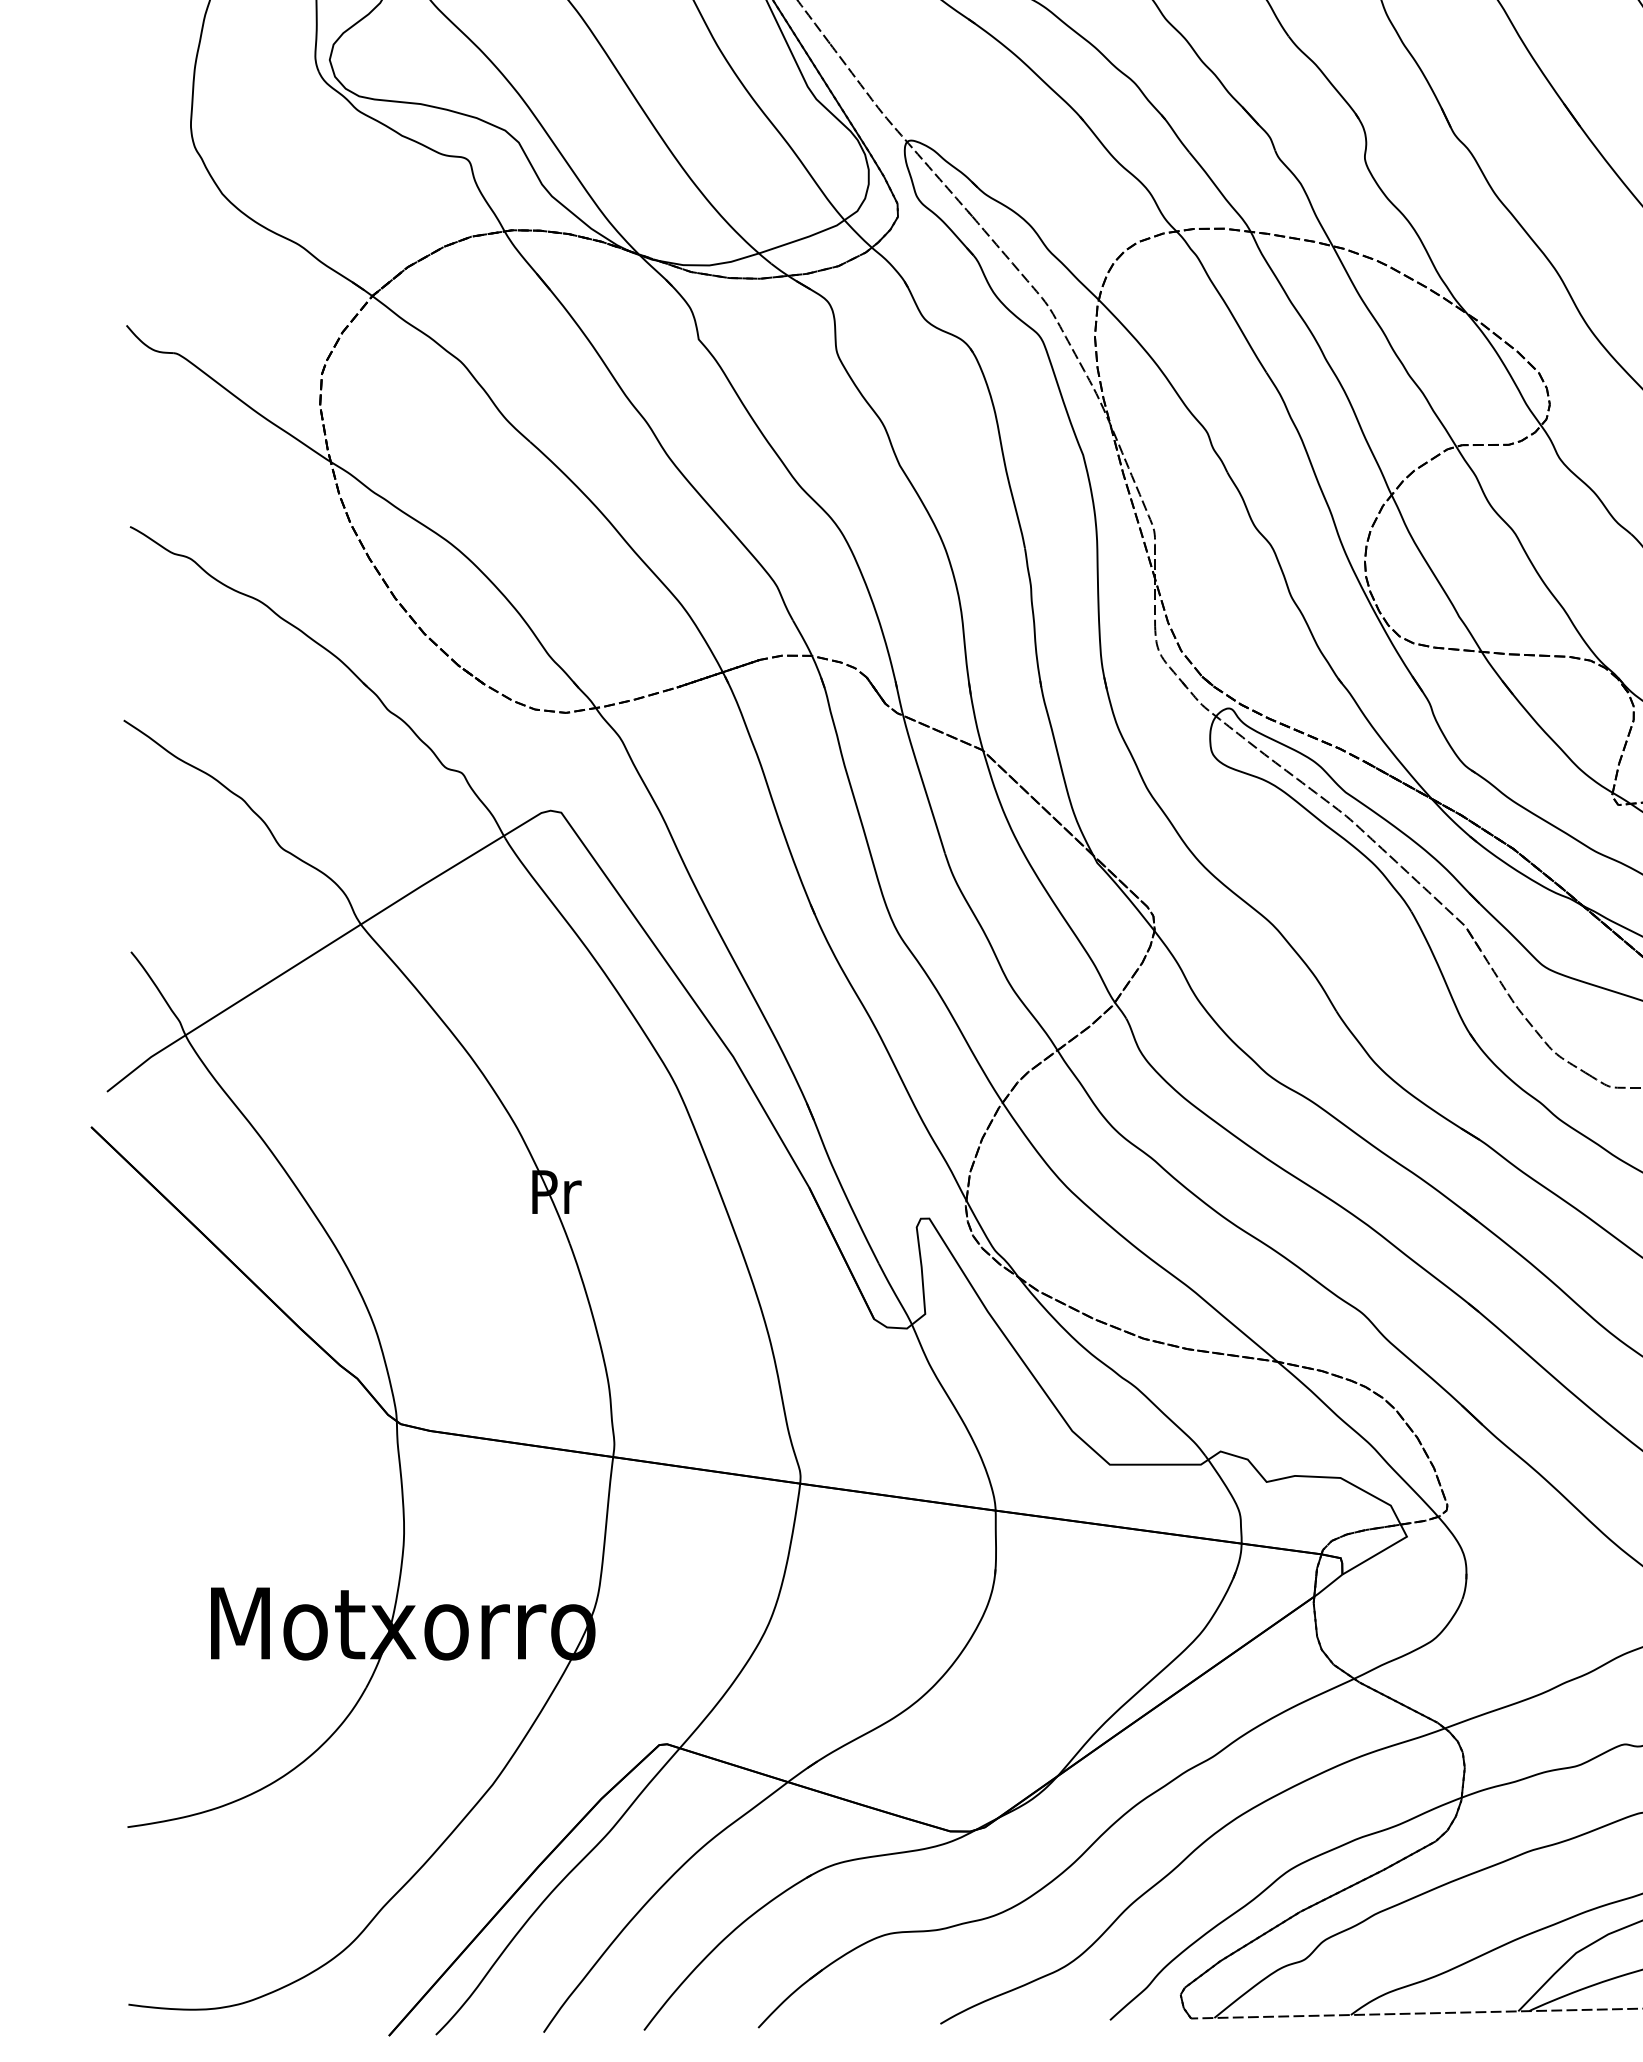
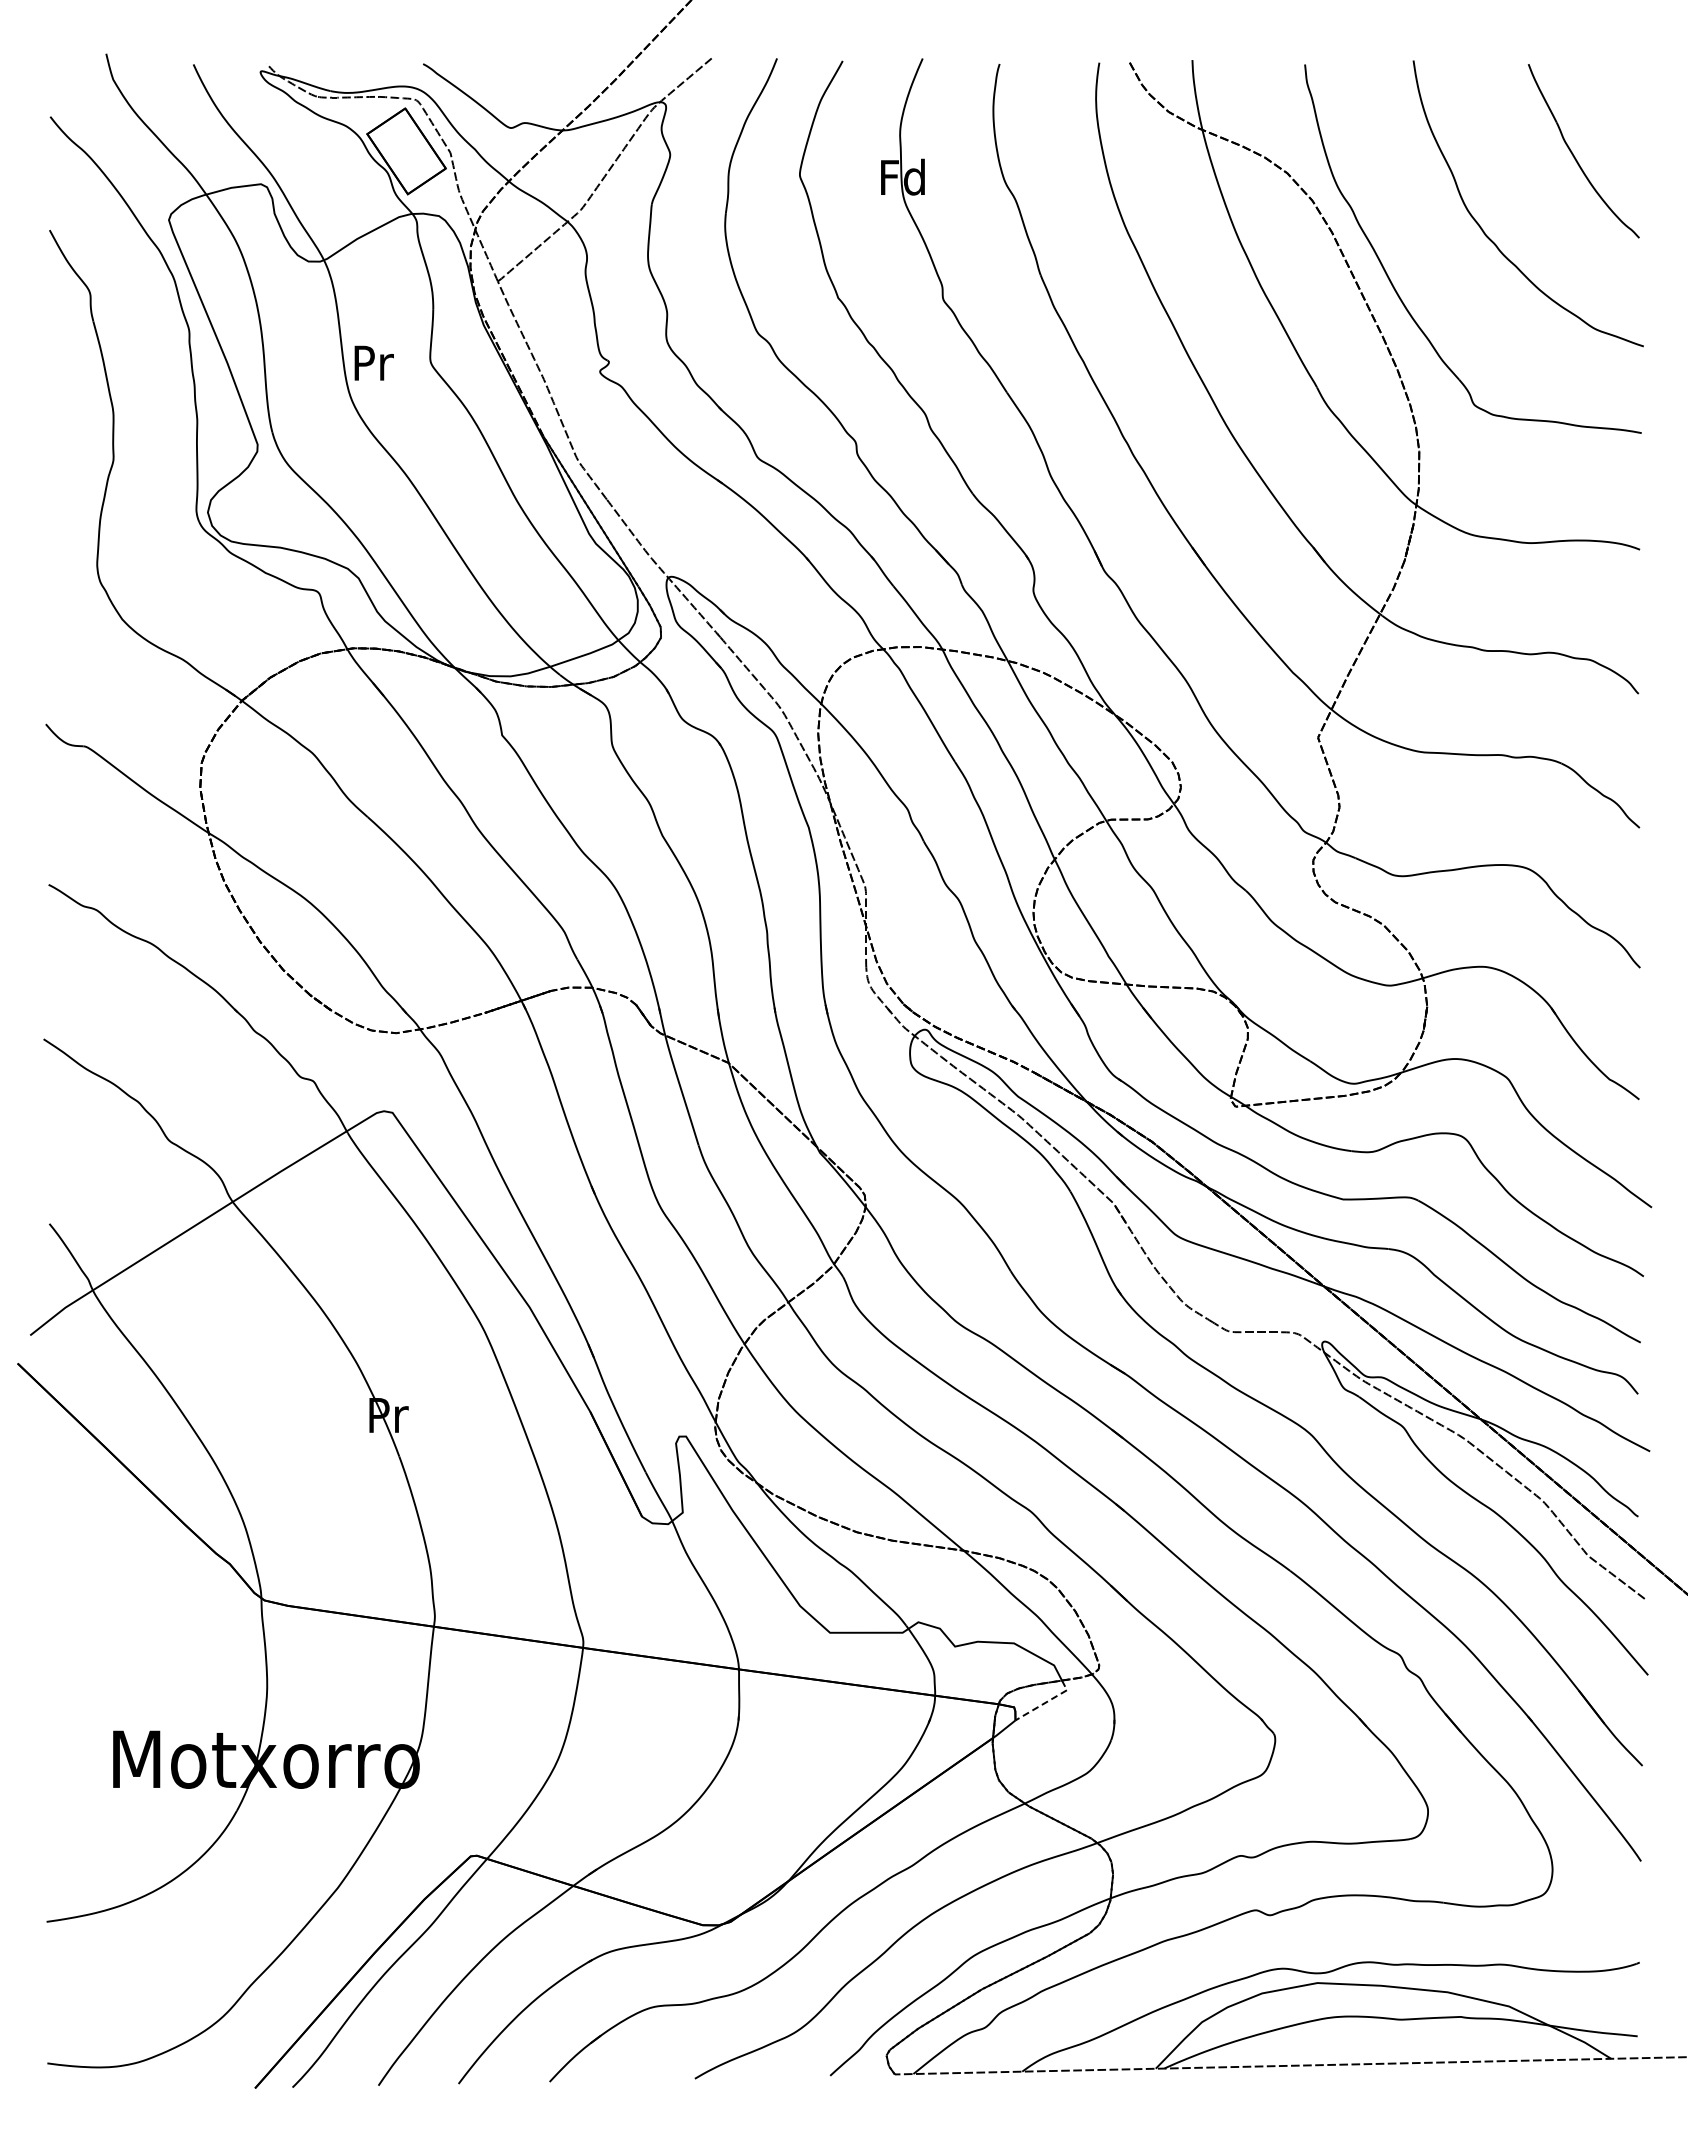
line: (1381, 1552) -> (1046, 1702), solid -> dashed

